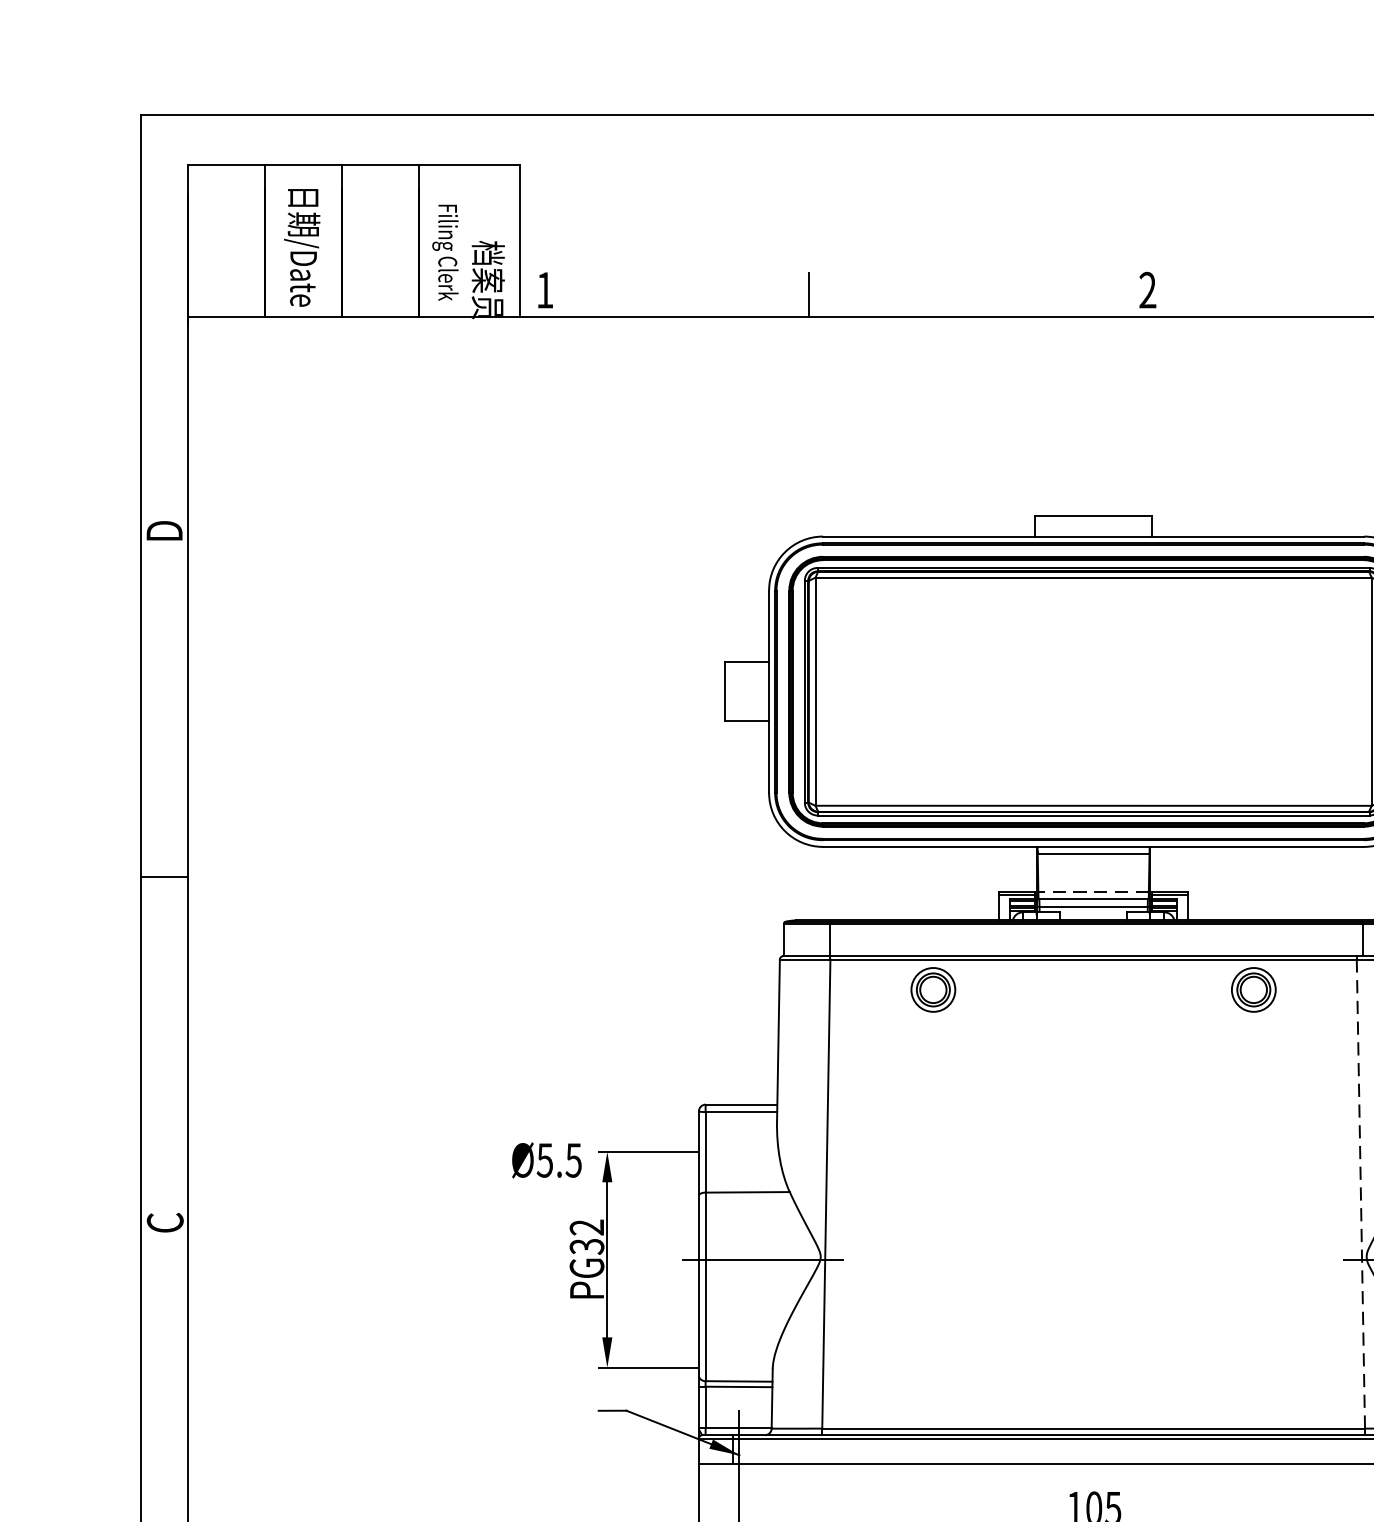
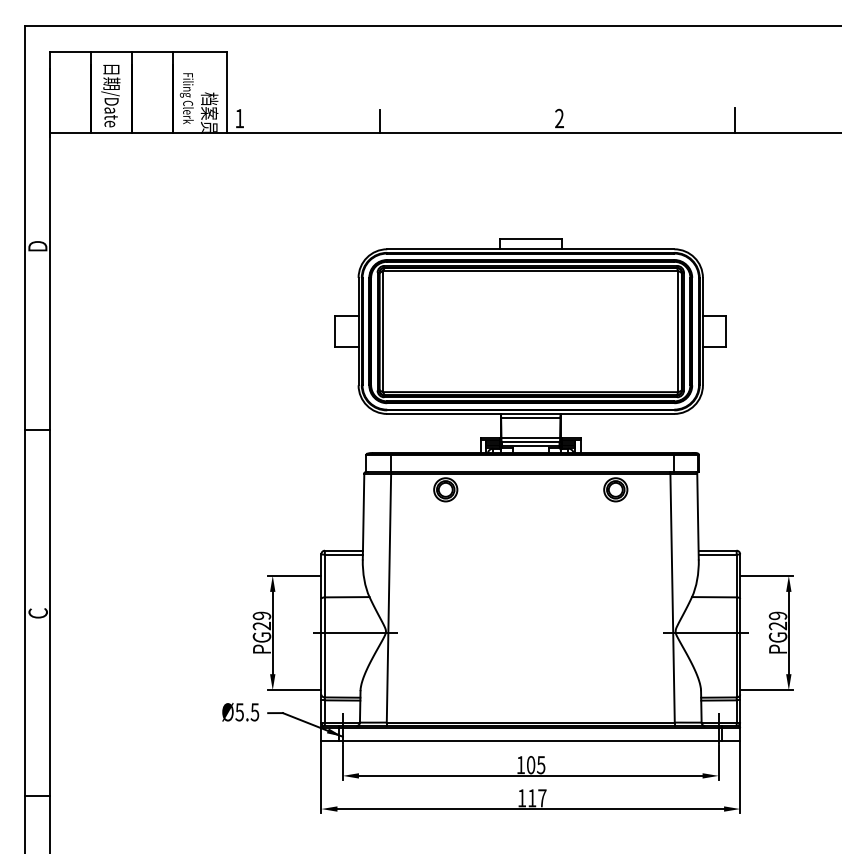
line: (1093, 891) -> (530, 437), dashed -> solid
text: (546, 1160) -> (240, 712), moved
line: (1360, 1192) -> (672, 597), dashed -> solid
text: (587, 1236) -> (262, 620), PG32 -> PG29

